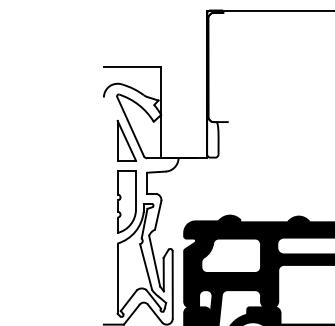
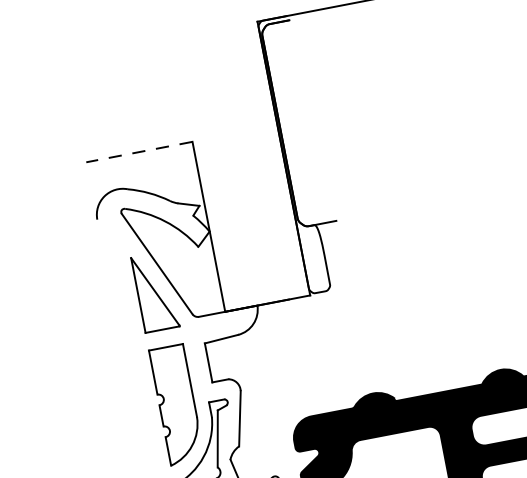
line: (132, 66) -> (139, 152), solid -> dashed

